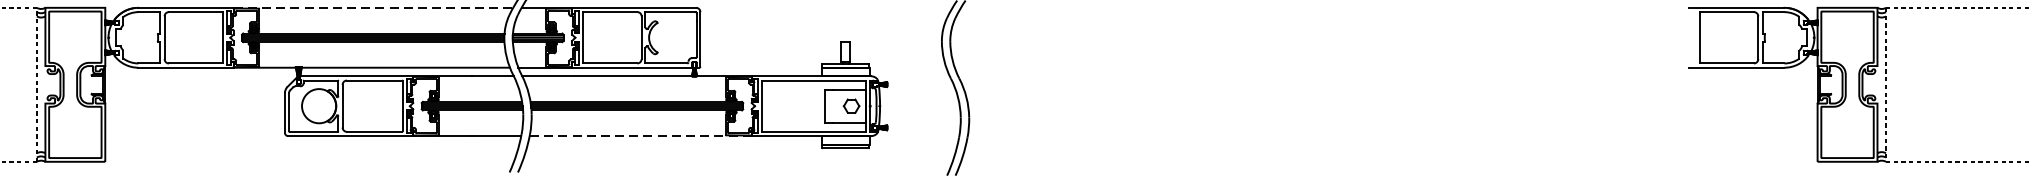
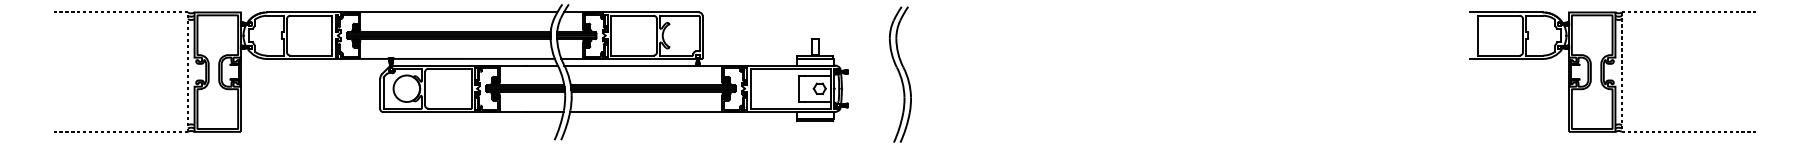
line: (374, 7) -> (449, 12), dashed -> solid
line: (639, 135) -> (655, 111), dashed -> solid

